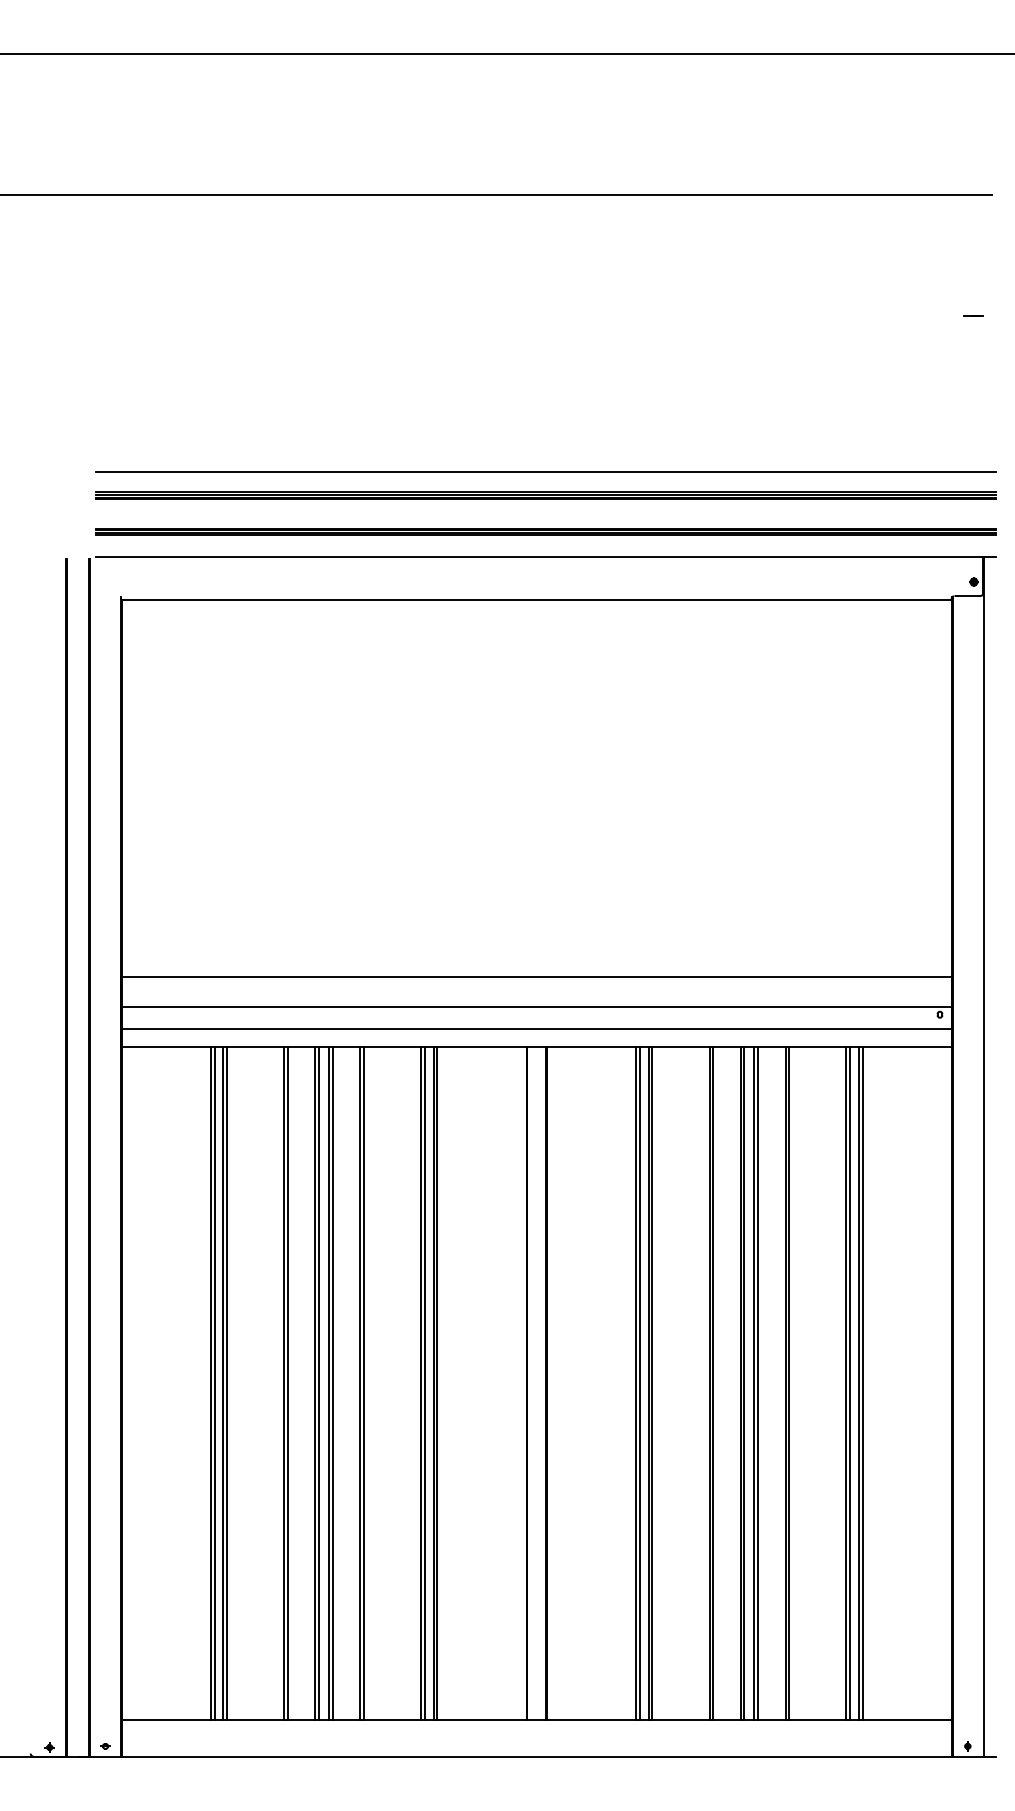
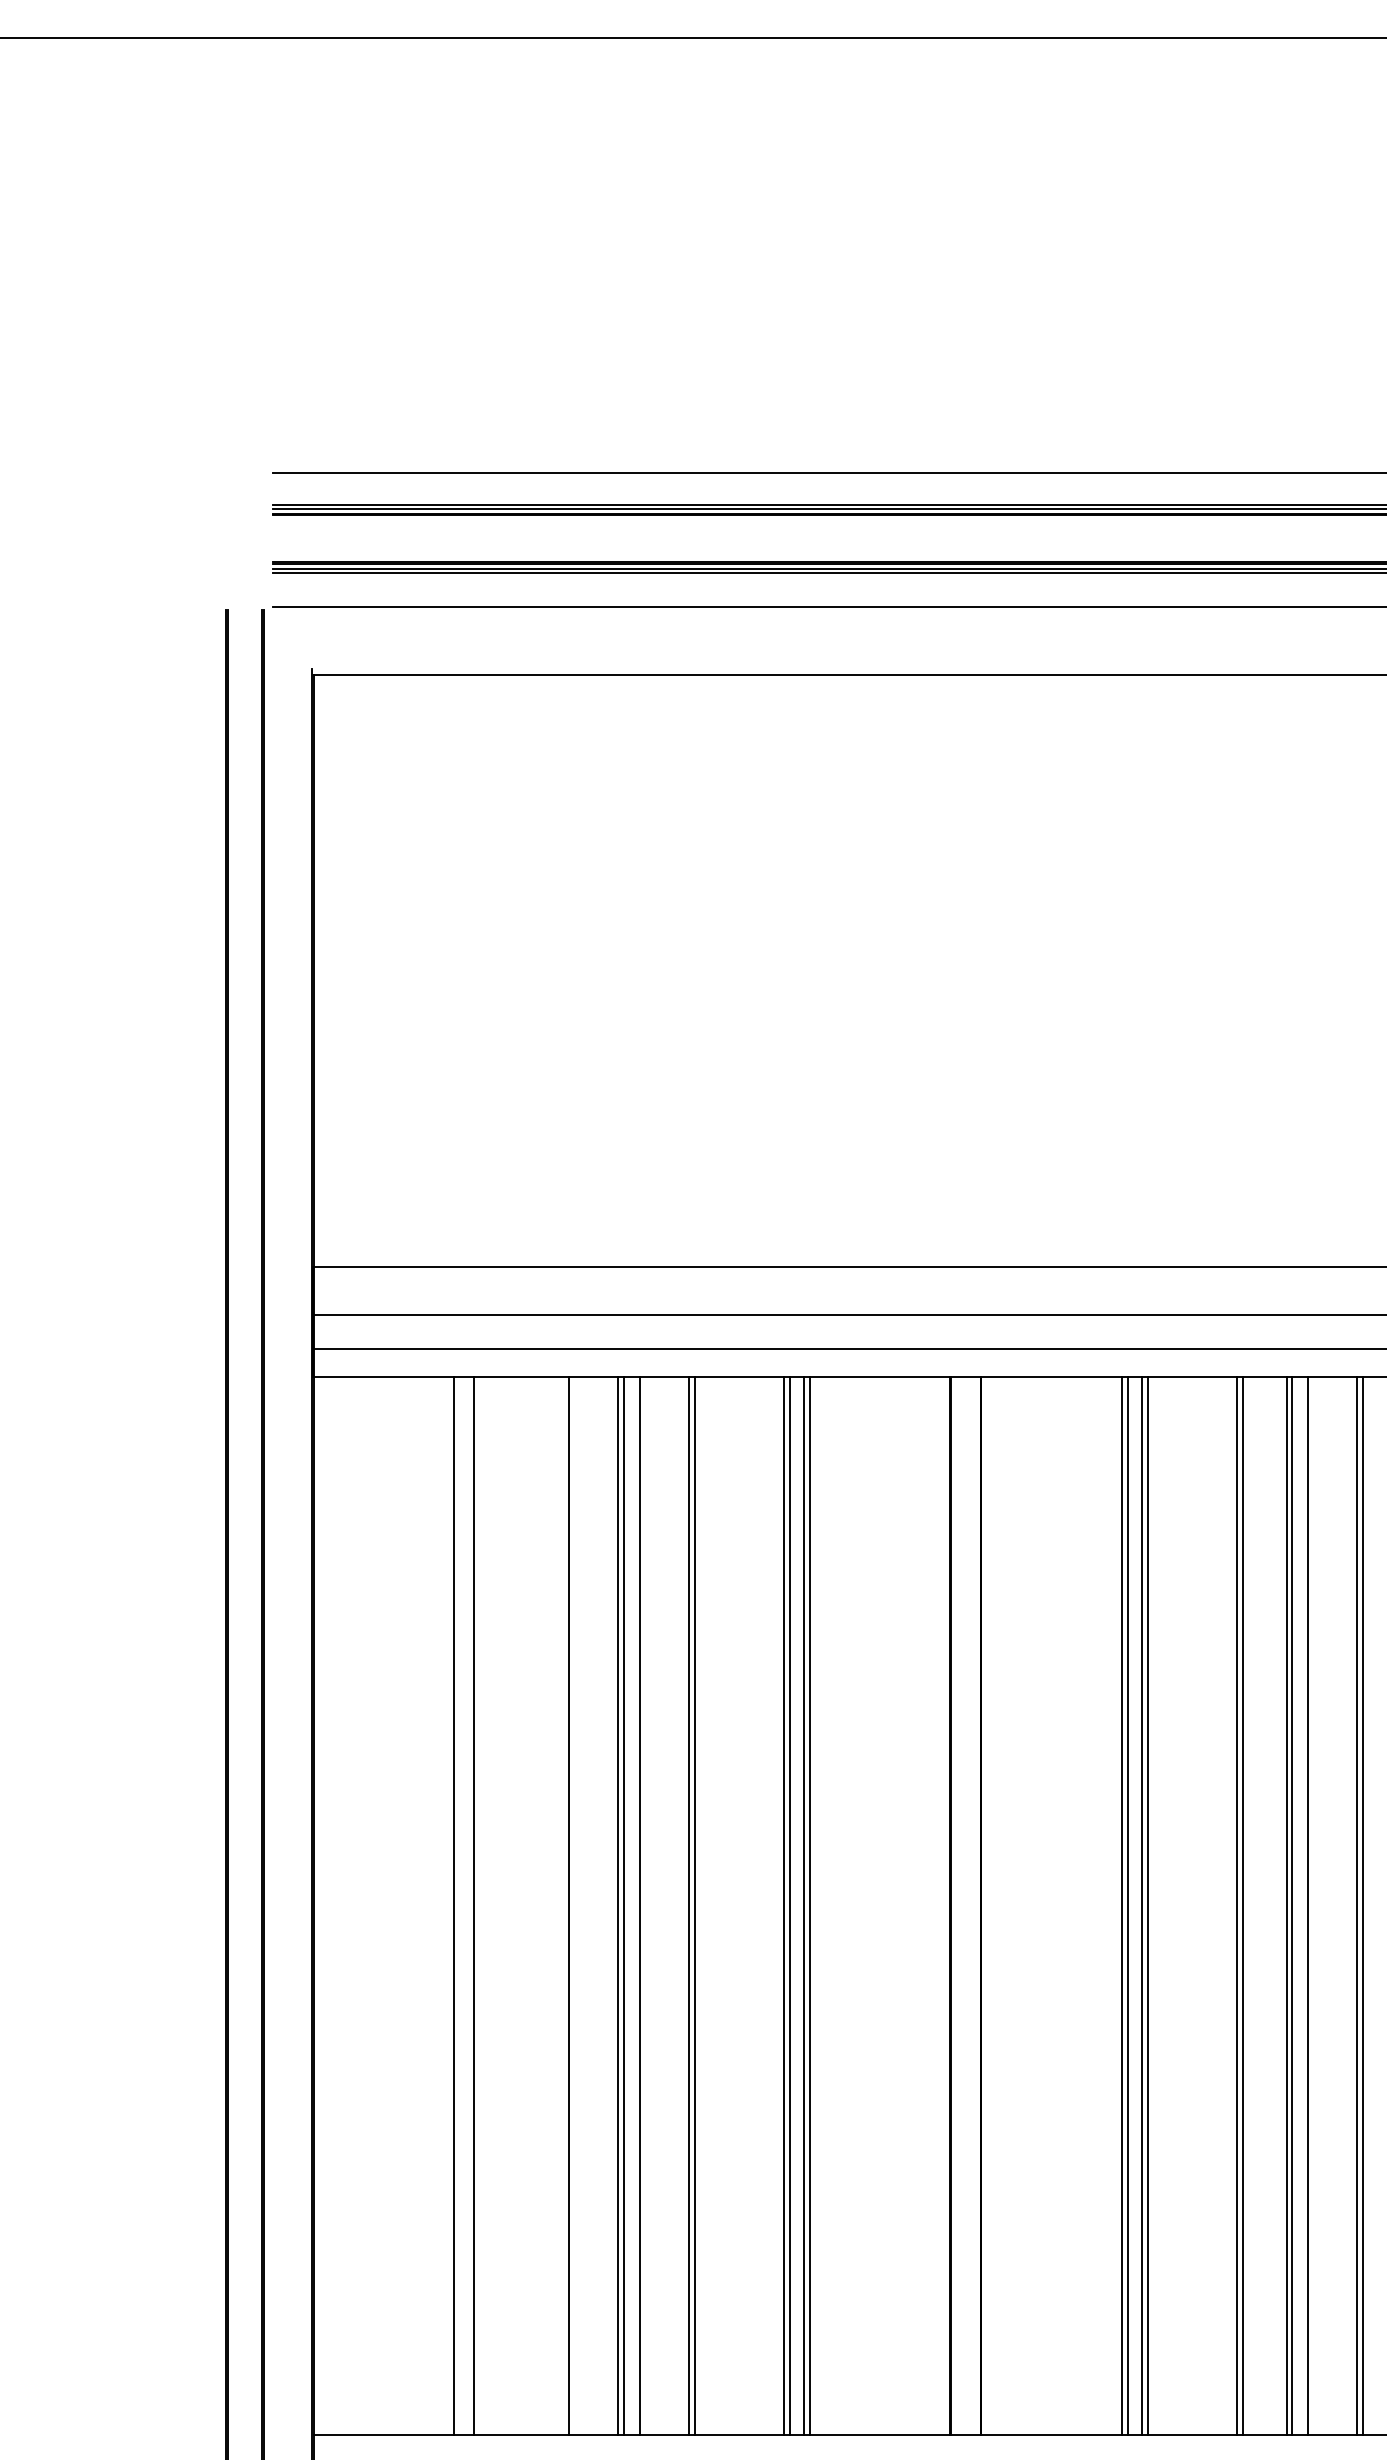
line: (214, 1383) -> (459, 1905), removed
line: (227, 1383) -> (480, 1905), removed
line: (287, 1383) -> (574, 1905), removed
line: (332, 1383) -> (645, 1905), removed
line: (758, 1383) -> (1314, 1905), removed

